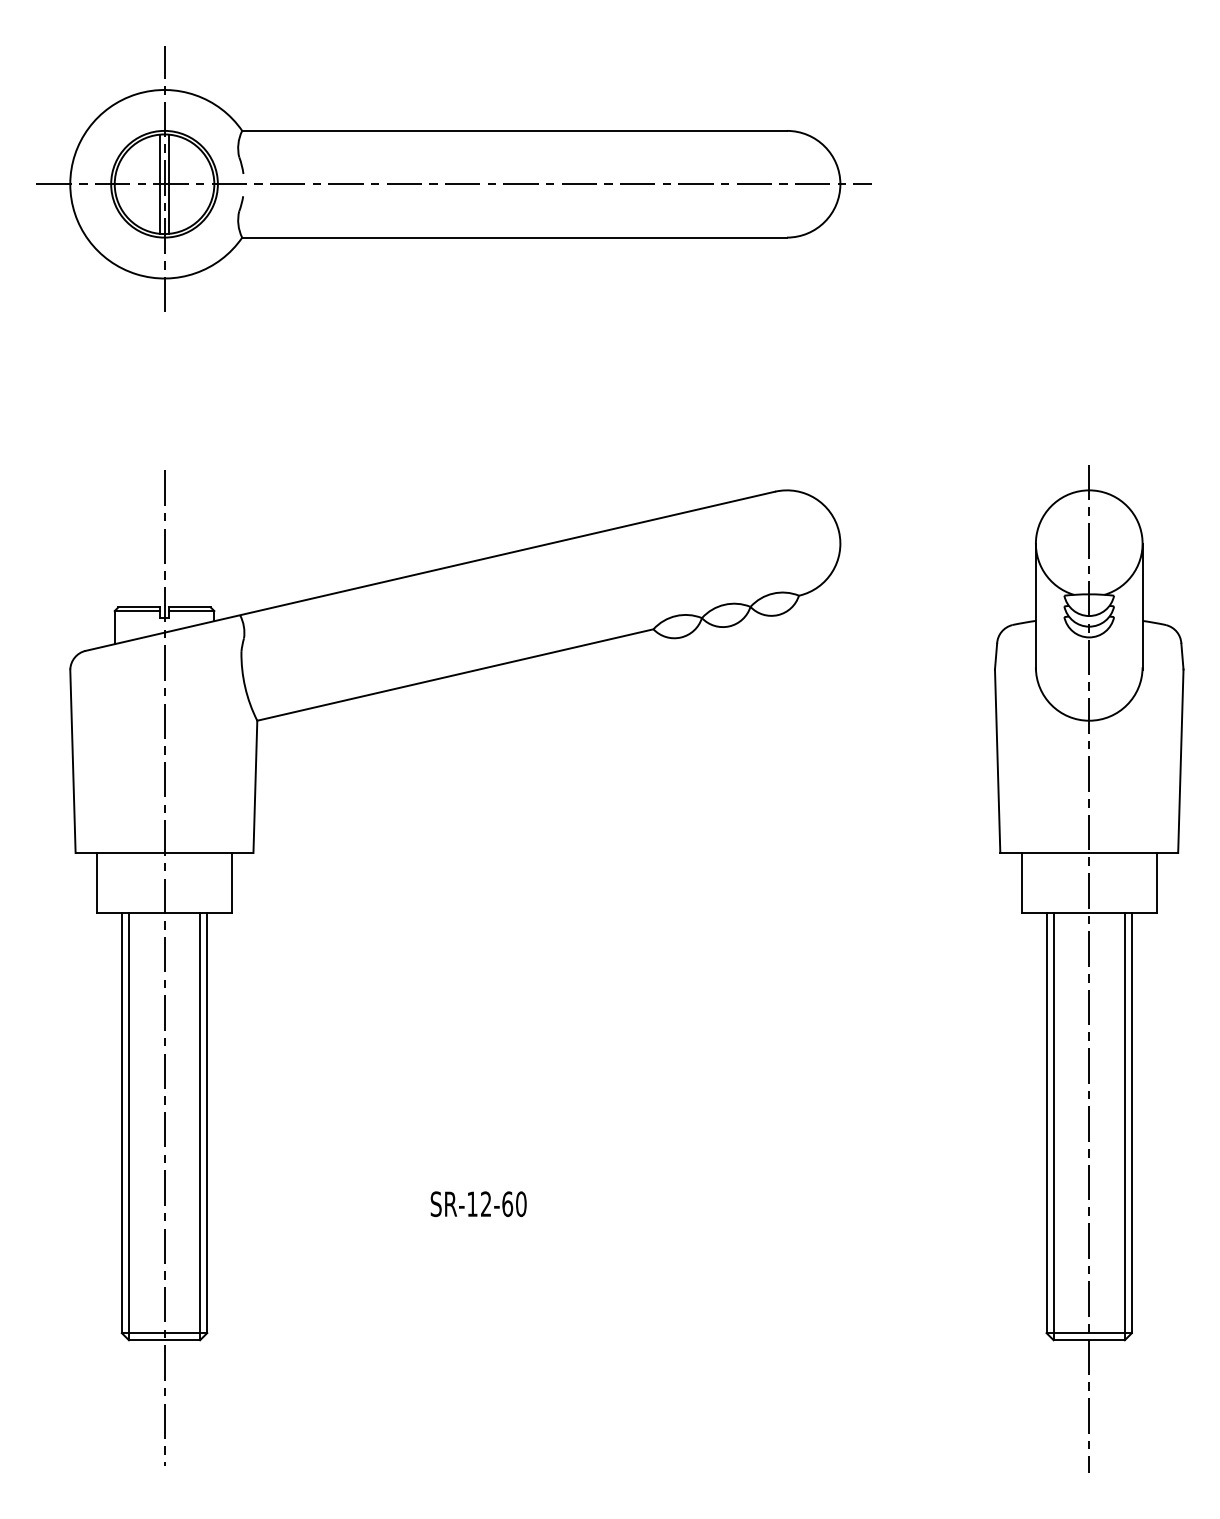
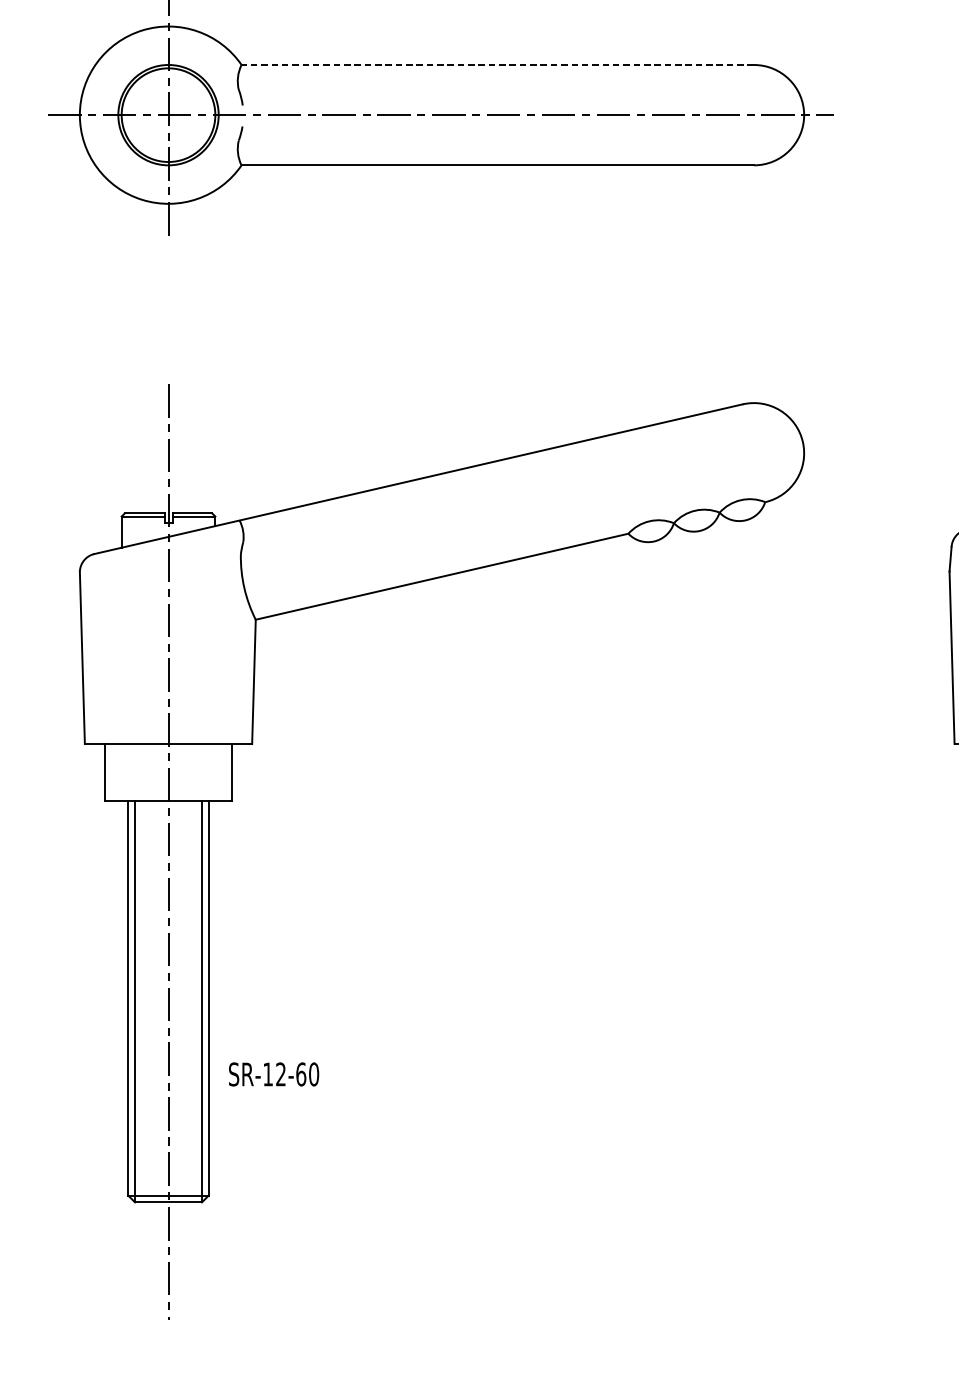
line: (514, 130) -> (497, 64), solid -> dashed
line: (160, 183) -> (164, 114), removed
line: (168, 183) -> (172, 114), removed
text: (478, 1204) -> (273, 1074), moved

